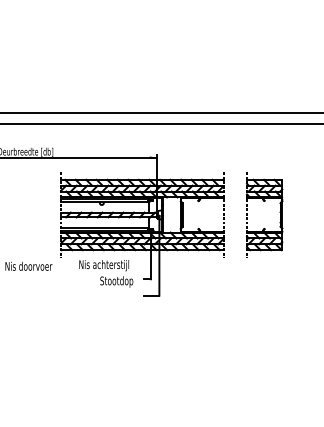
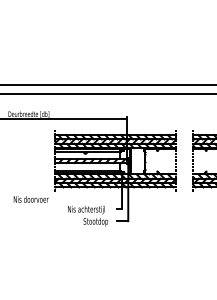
text: (106, 273) -> (88, 215), moved

